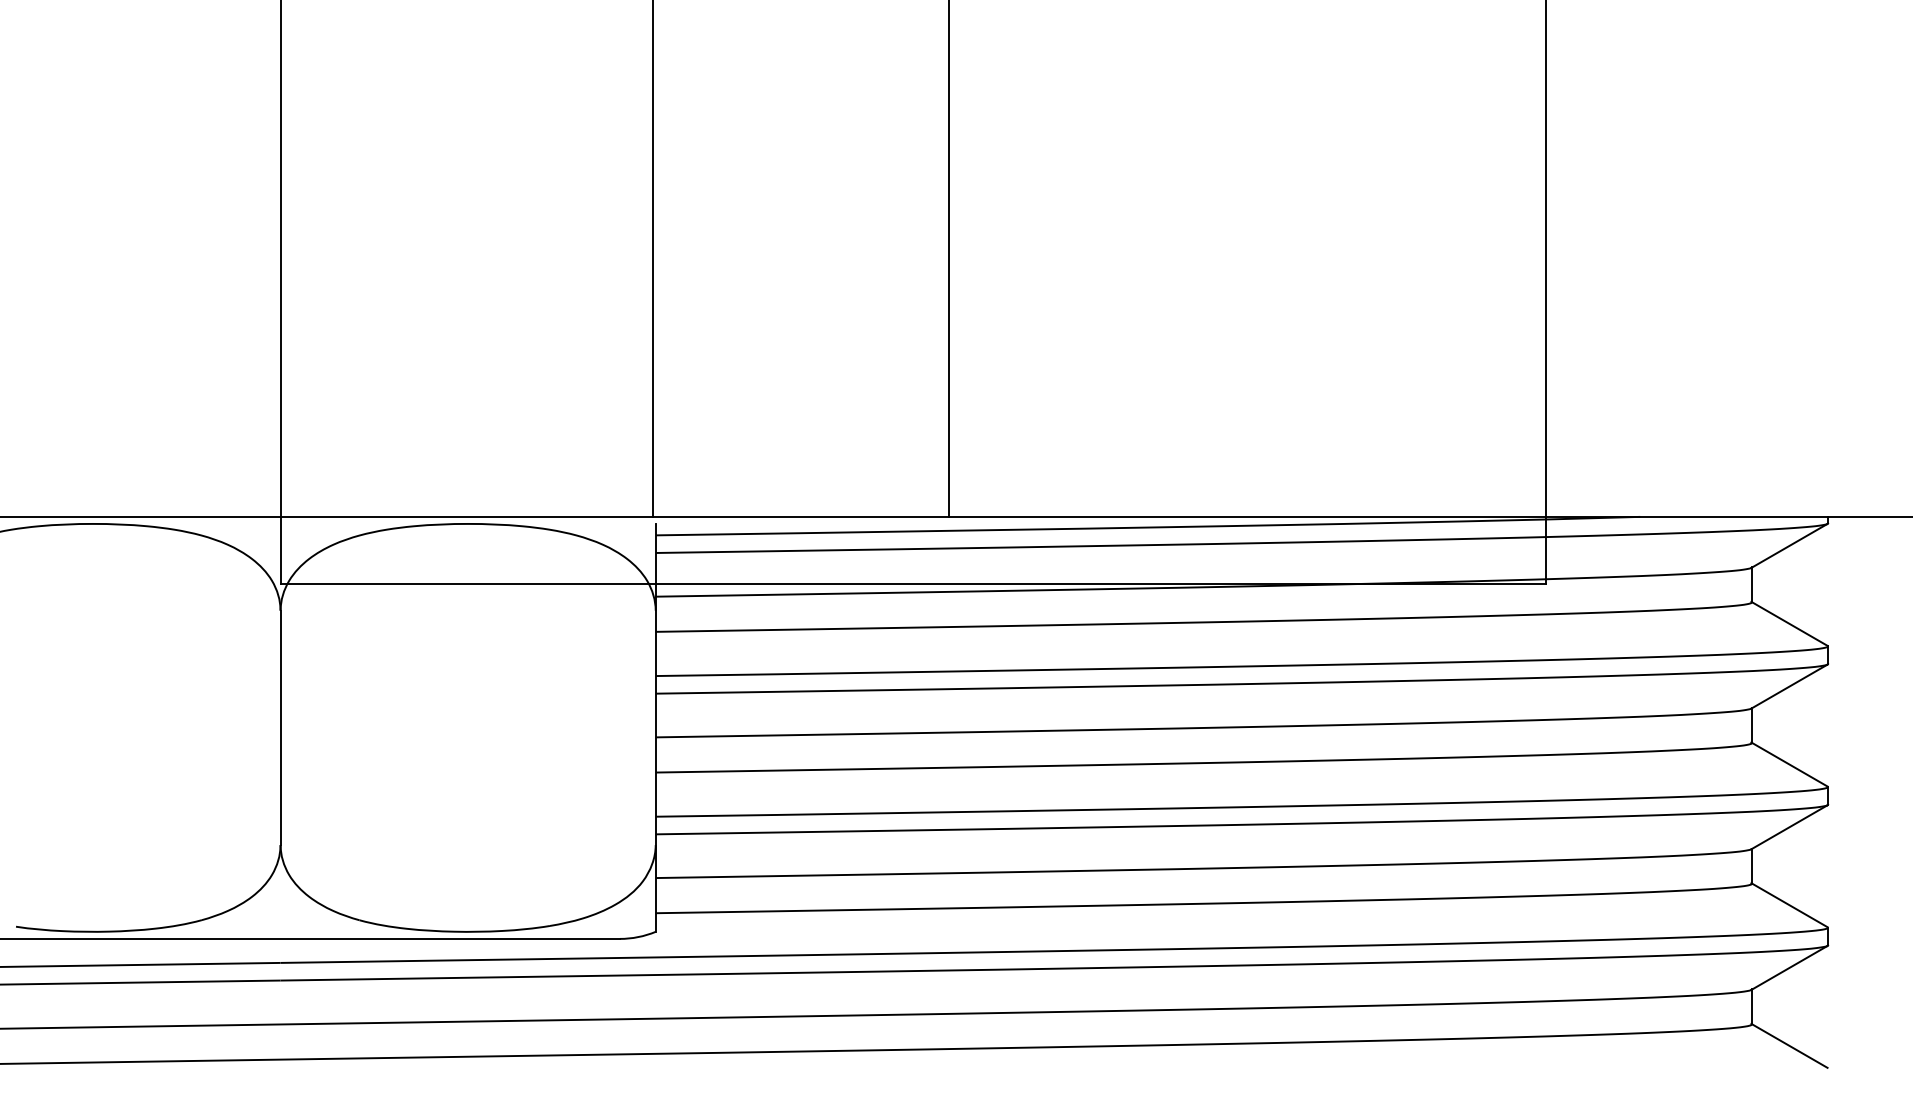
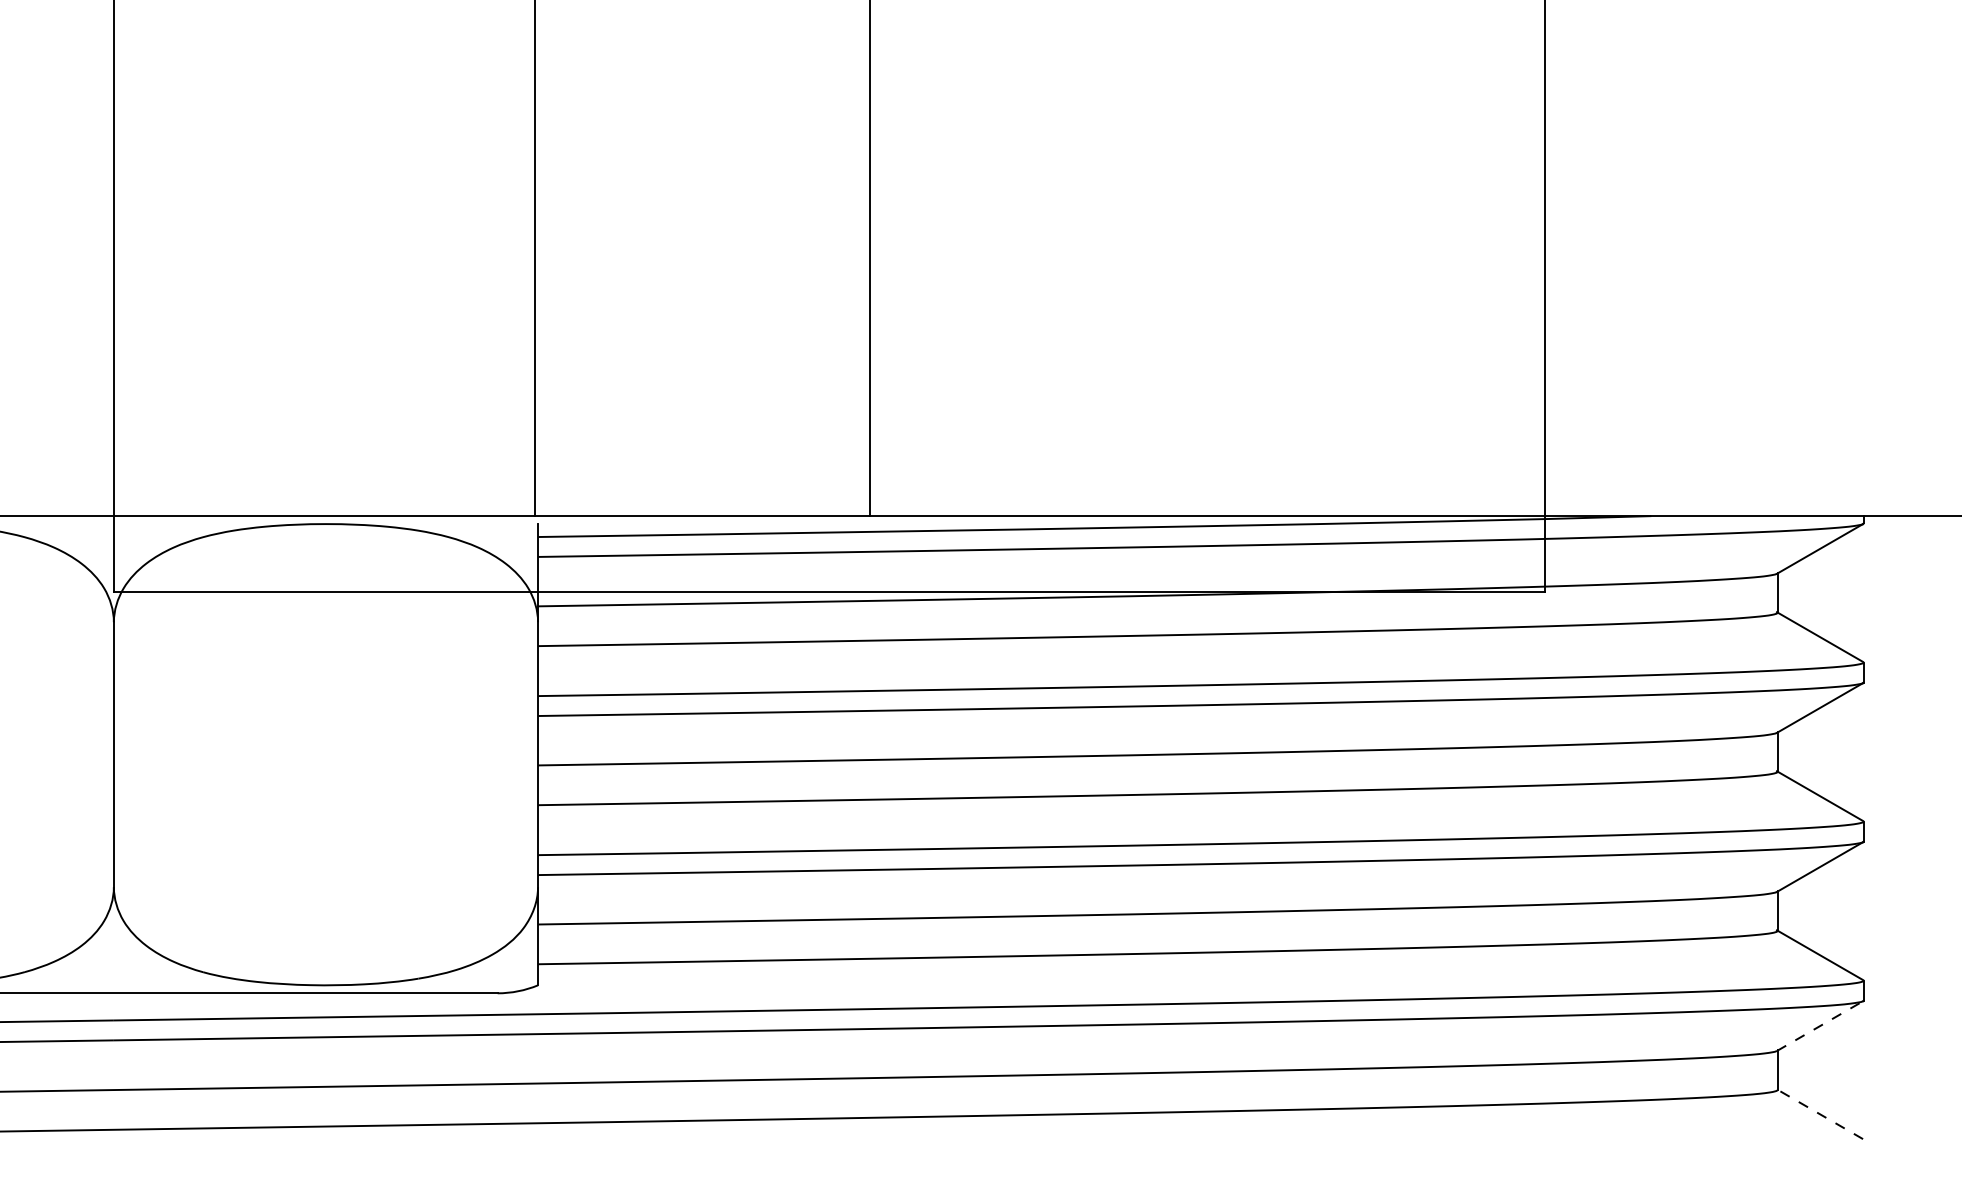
line: (1789, 967) -> (1820, 1025), solid -> dashed
line: (1789, 1045) -> (1820, 1113), solid -> dashed

